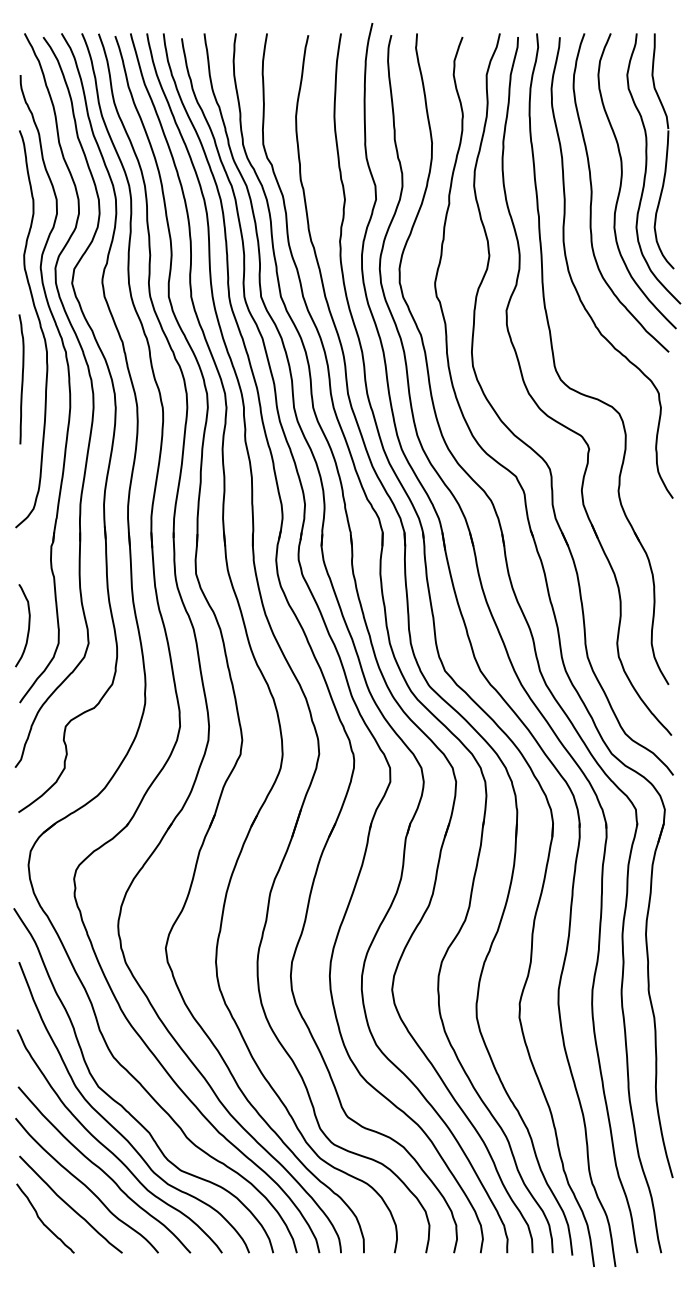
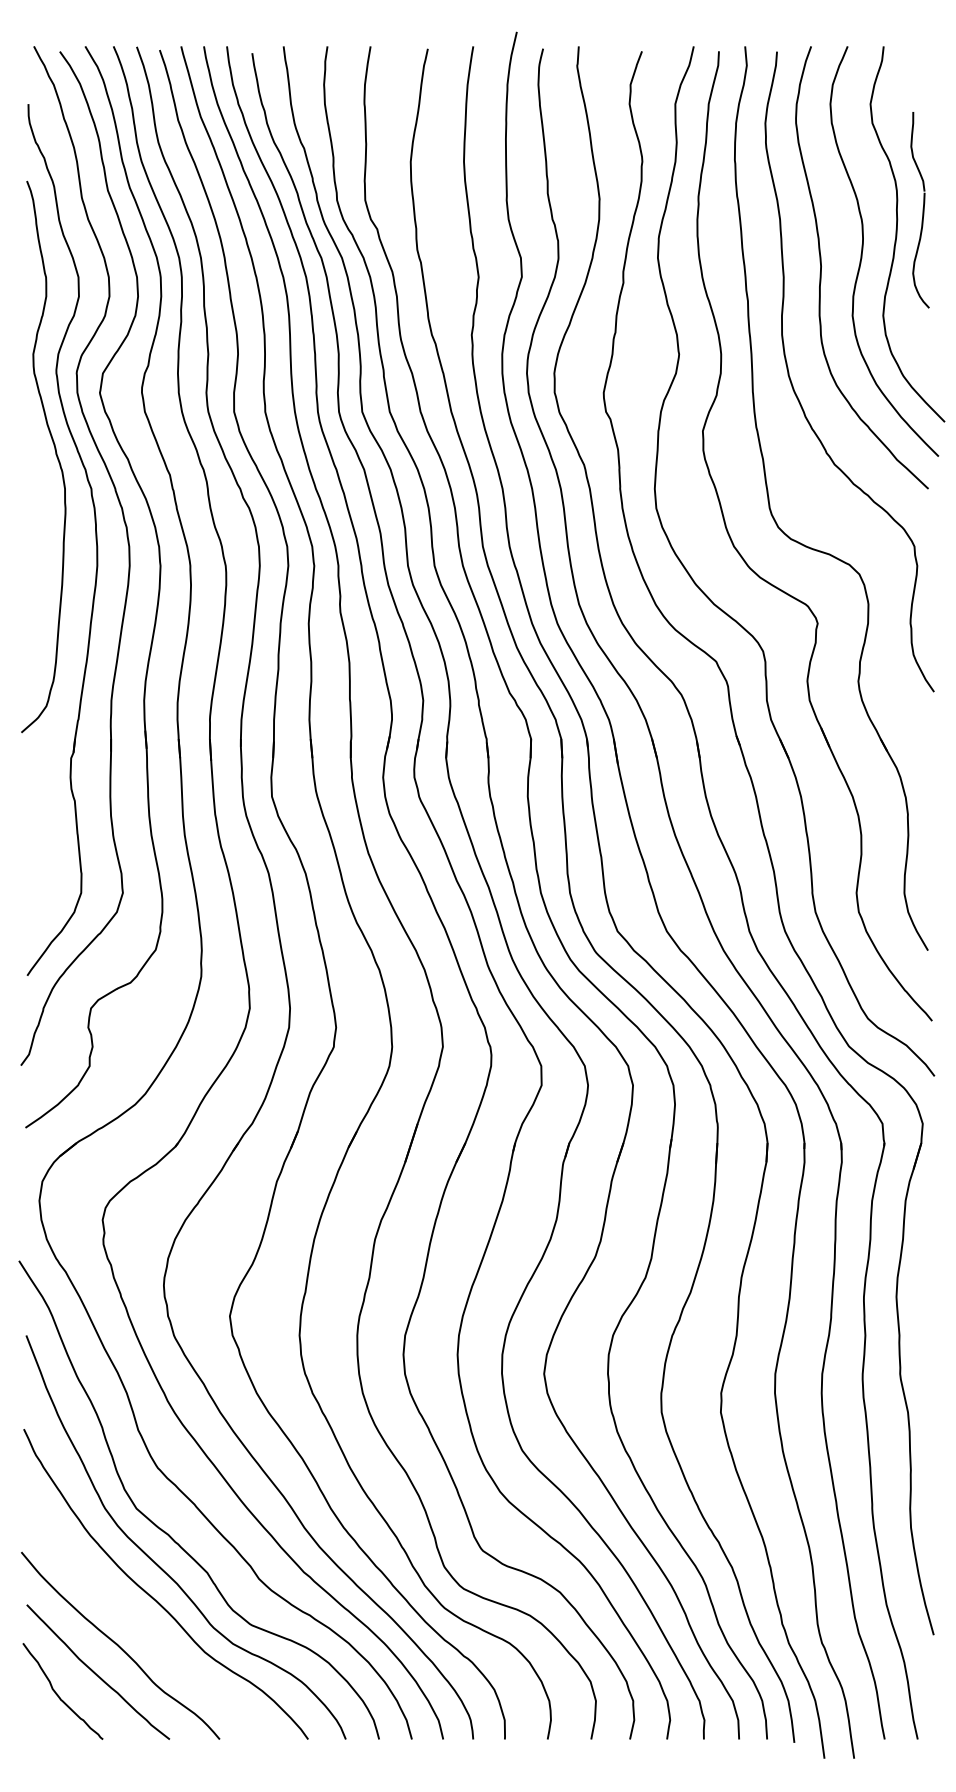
part: (662, 151) -> (919, 210), size x0.6
curve: (21, 379) -> (29, 526), removed
curve: (28, 625) -> (39, 868), removed
curve: (103, 1170) -> (143, 1624), removed

